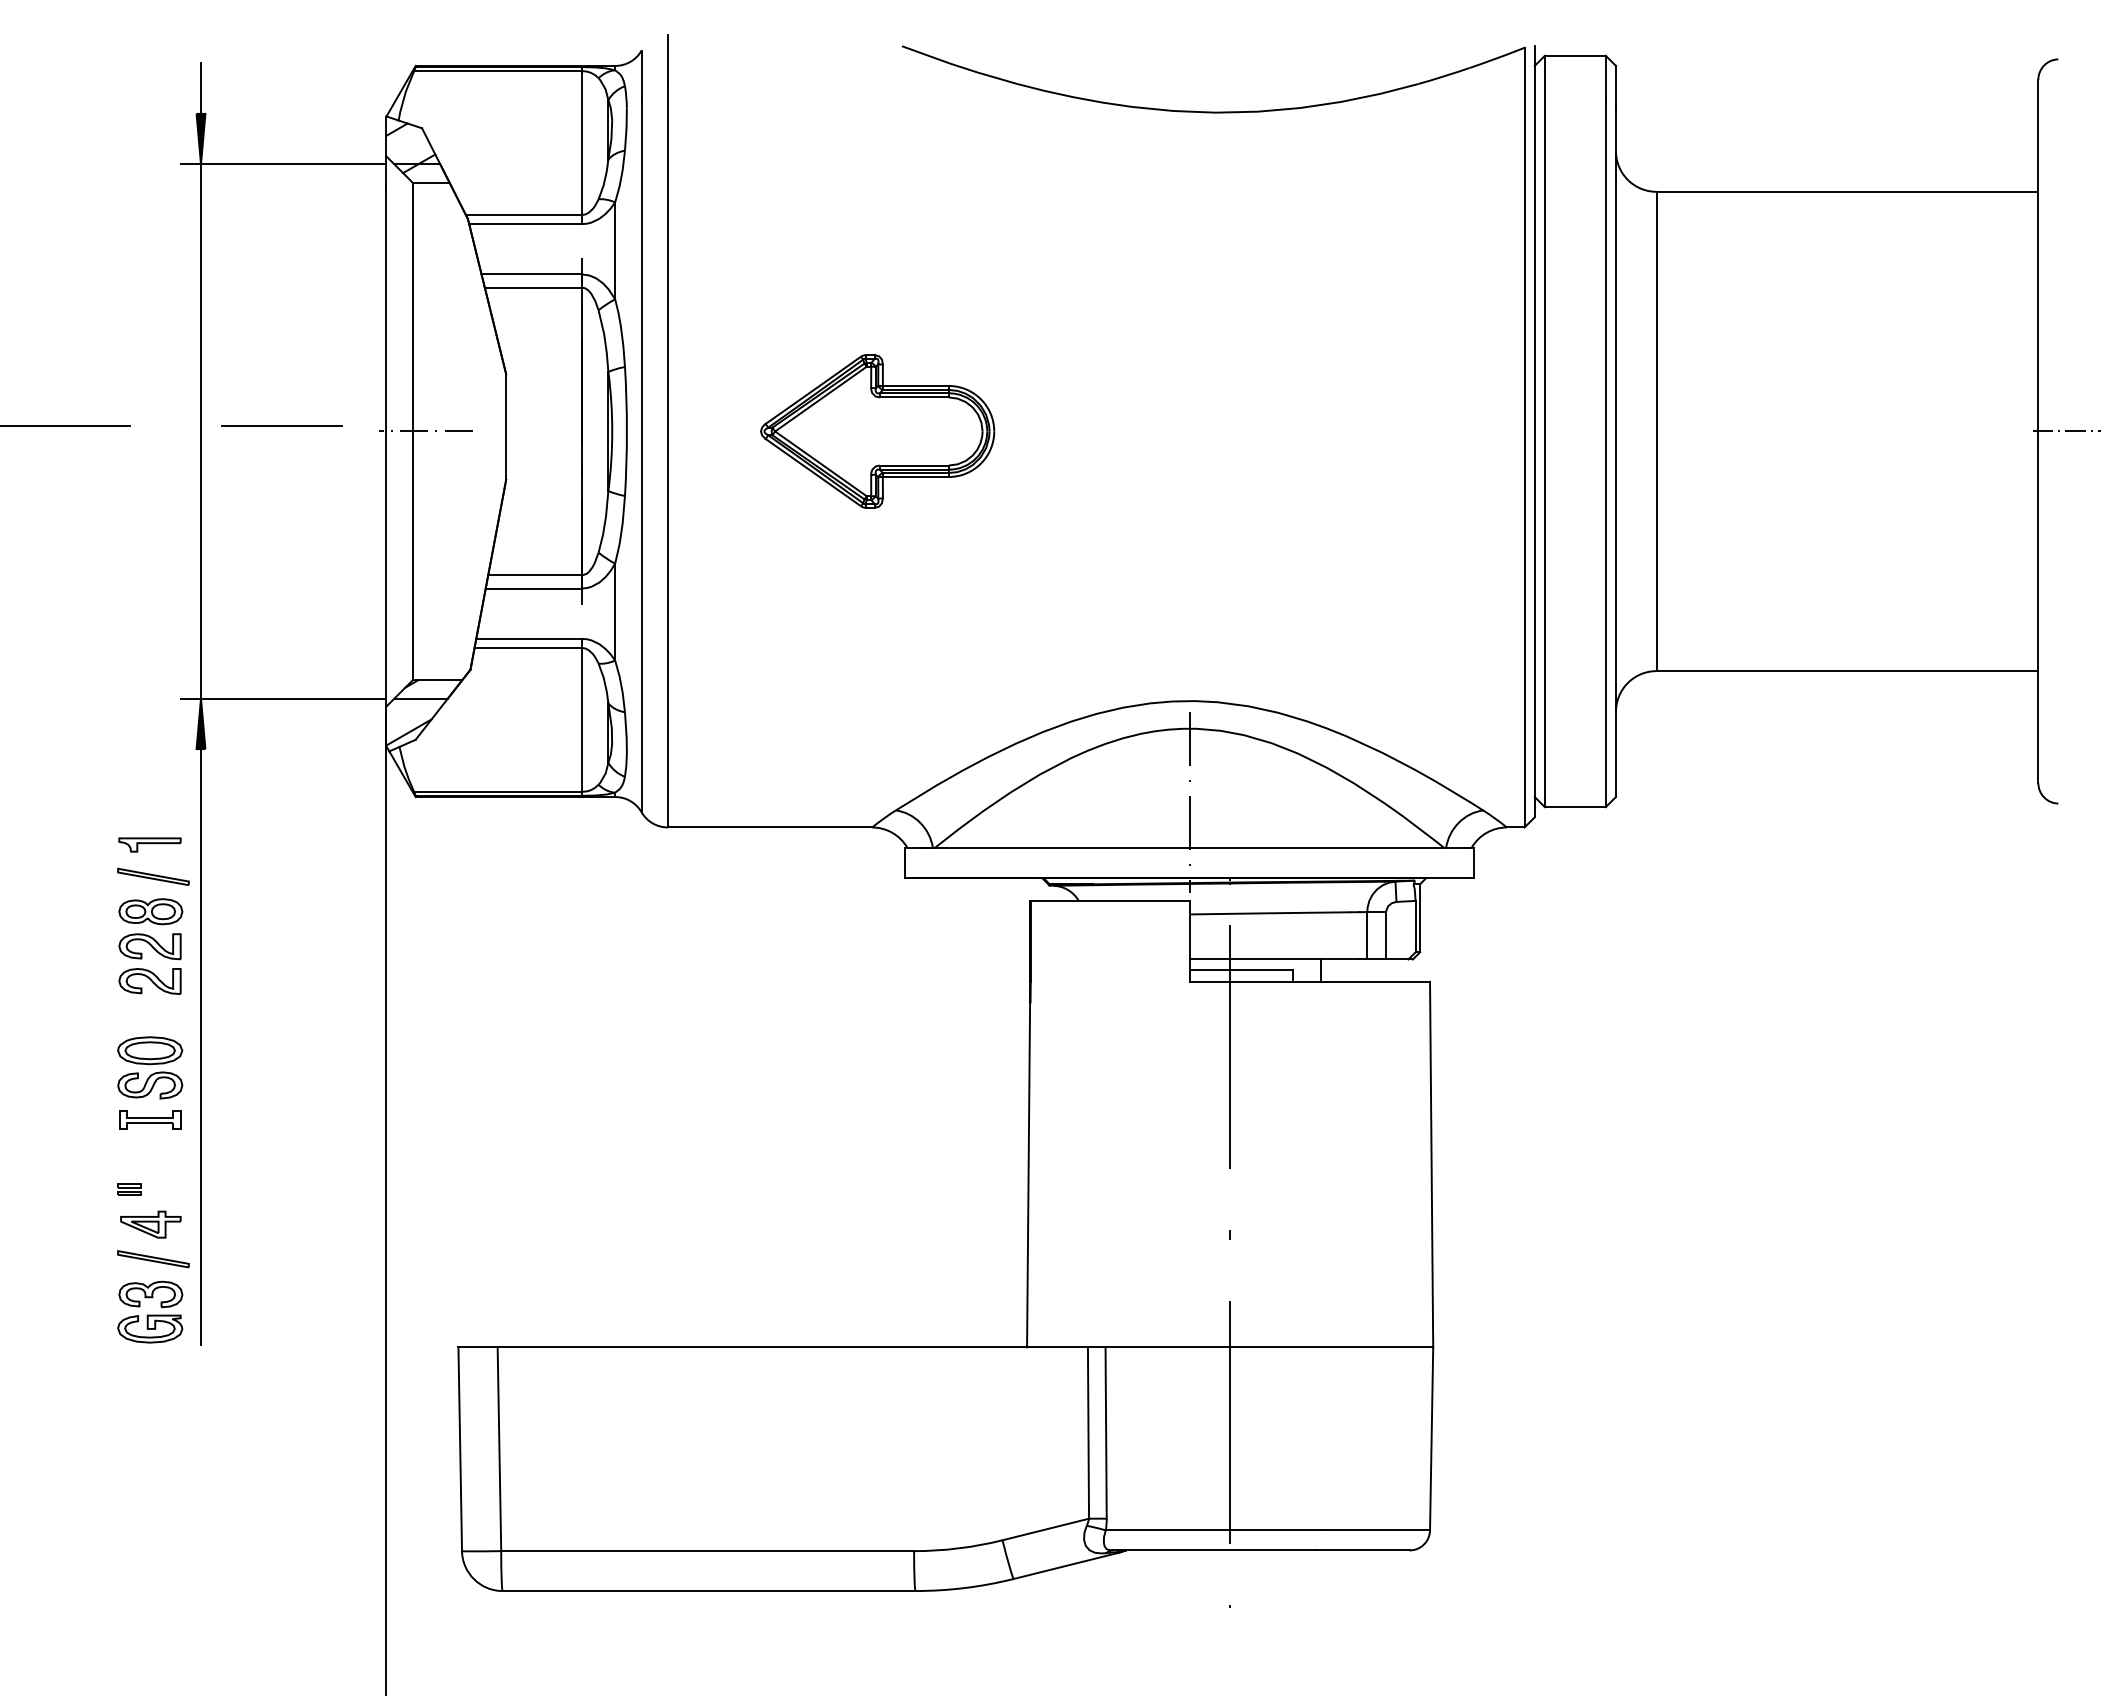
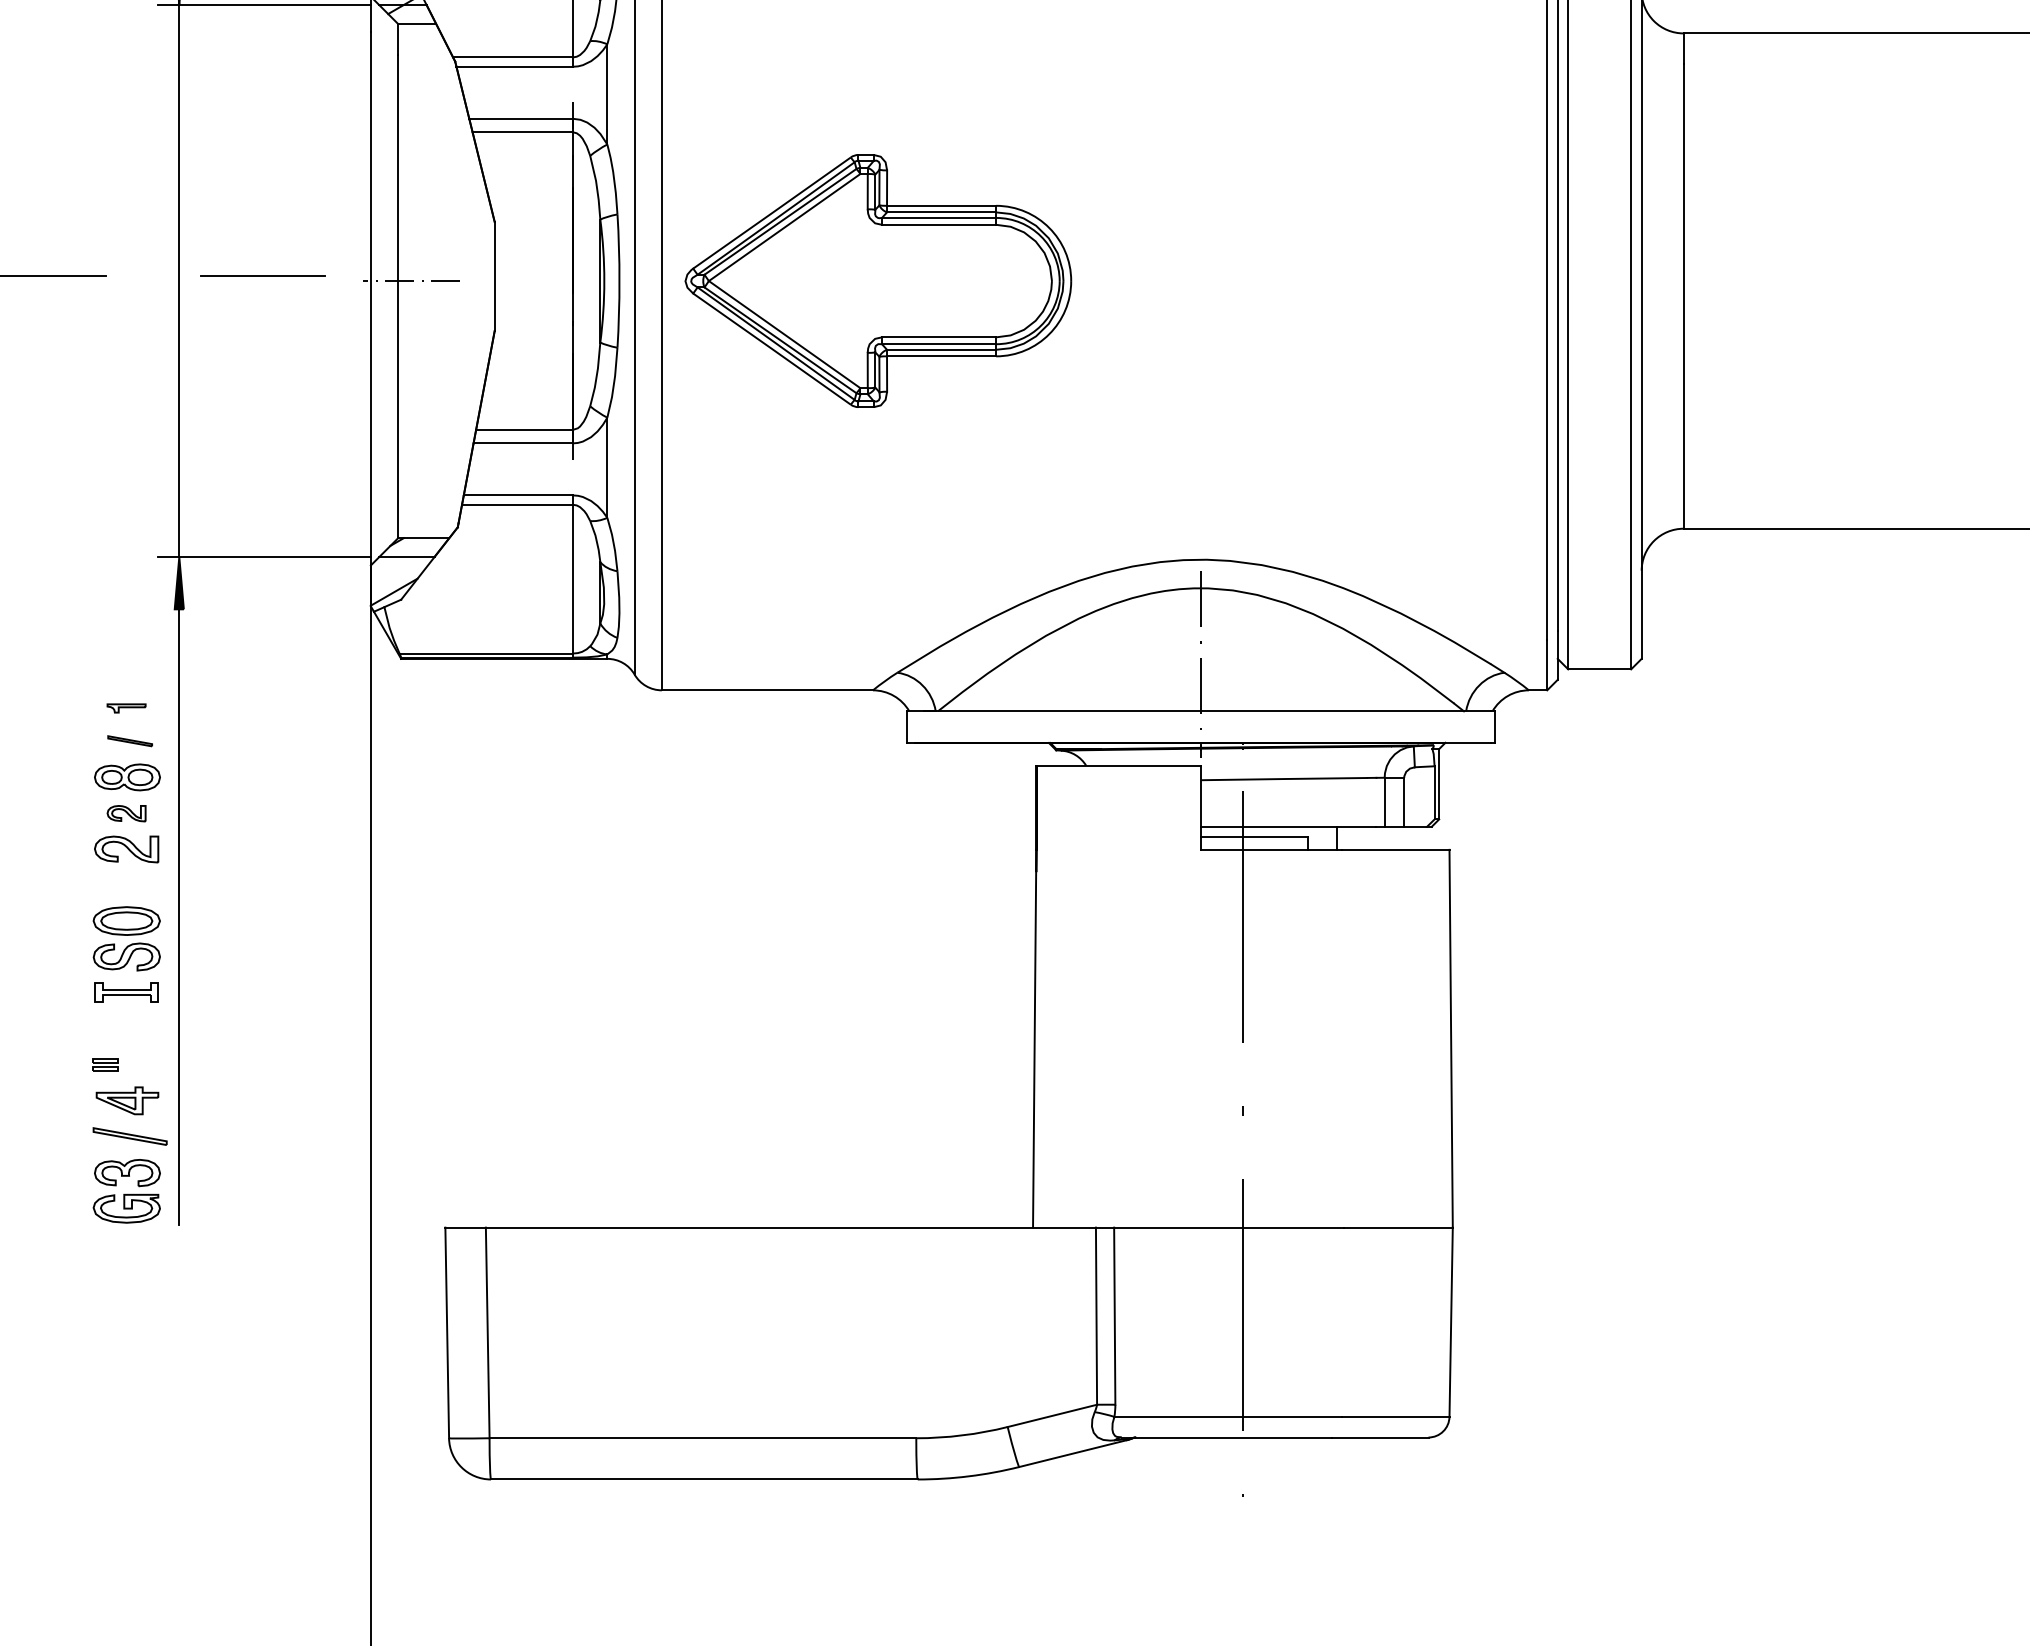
part: (877, 431) -> (878, 281), size x1.6
part: (149, 844) -> (126, 707), size x0.6
part: (153, 876) -> (130, 741), size x0.6
part: (149, 946) -> (126, 813), size x0.6

